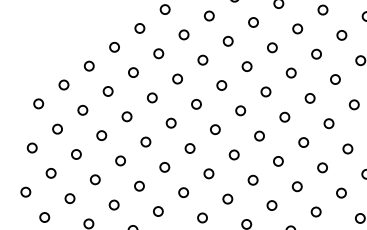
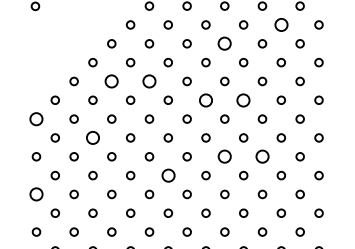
circle: (341, 34) -> (280, 24), size x1.6
circle: (272, 47) -> (224, 43), size x1.6
circle: (133, 72) -> (111, 81), size x1.6
circle: (177, 79) -> (149, 81), size x1.6
circle: (38, 103) -> (36, 118), size x1.6
circle: (240, 109) -> (205, 99), size x1.6
circle: (284, 116) -> (243, 99), size x1.6
circle: (101, 135) -> (92, 137), size x1.6
circle: (252, 179) -> (224, 156), size x1.6
circle: (297, 186) -> (262, 156), size x1.6
circle: (25, 192) -> (36, 194), size x1.6
circle: (182, 192) -> (167, 175), size x1.6

